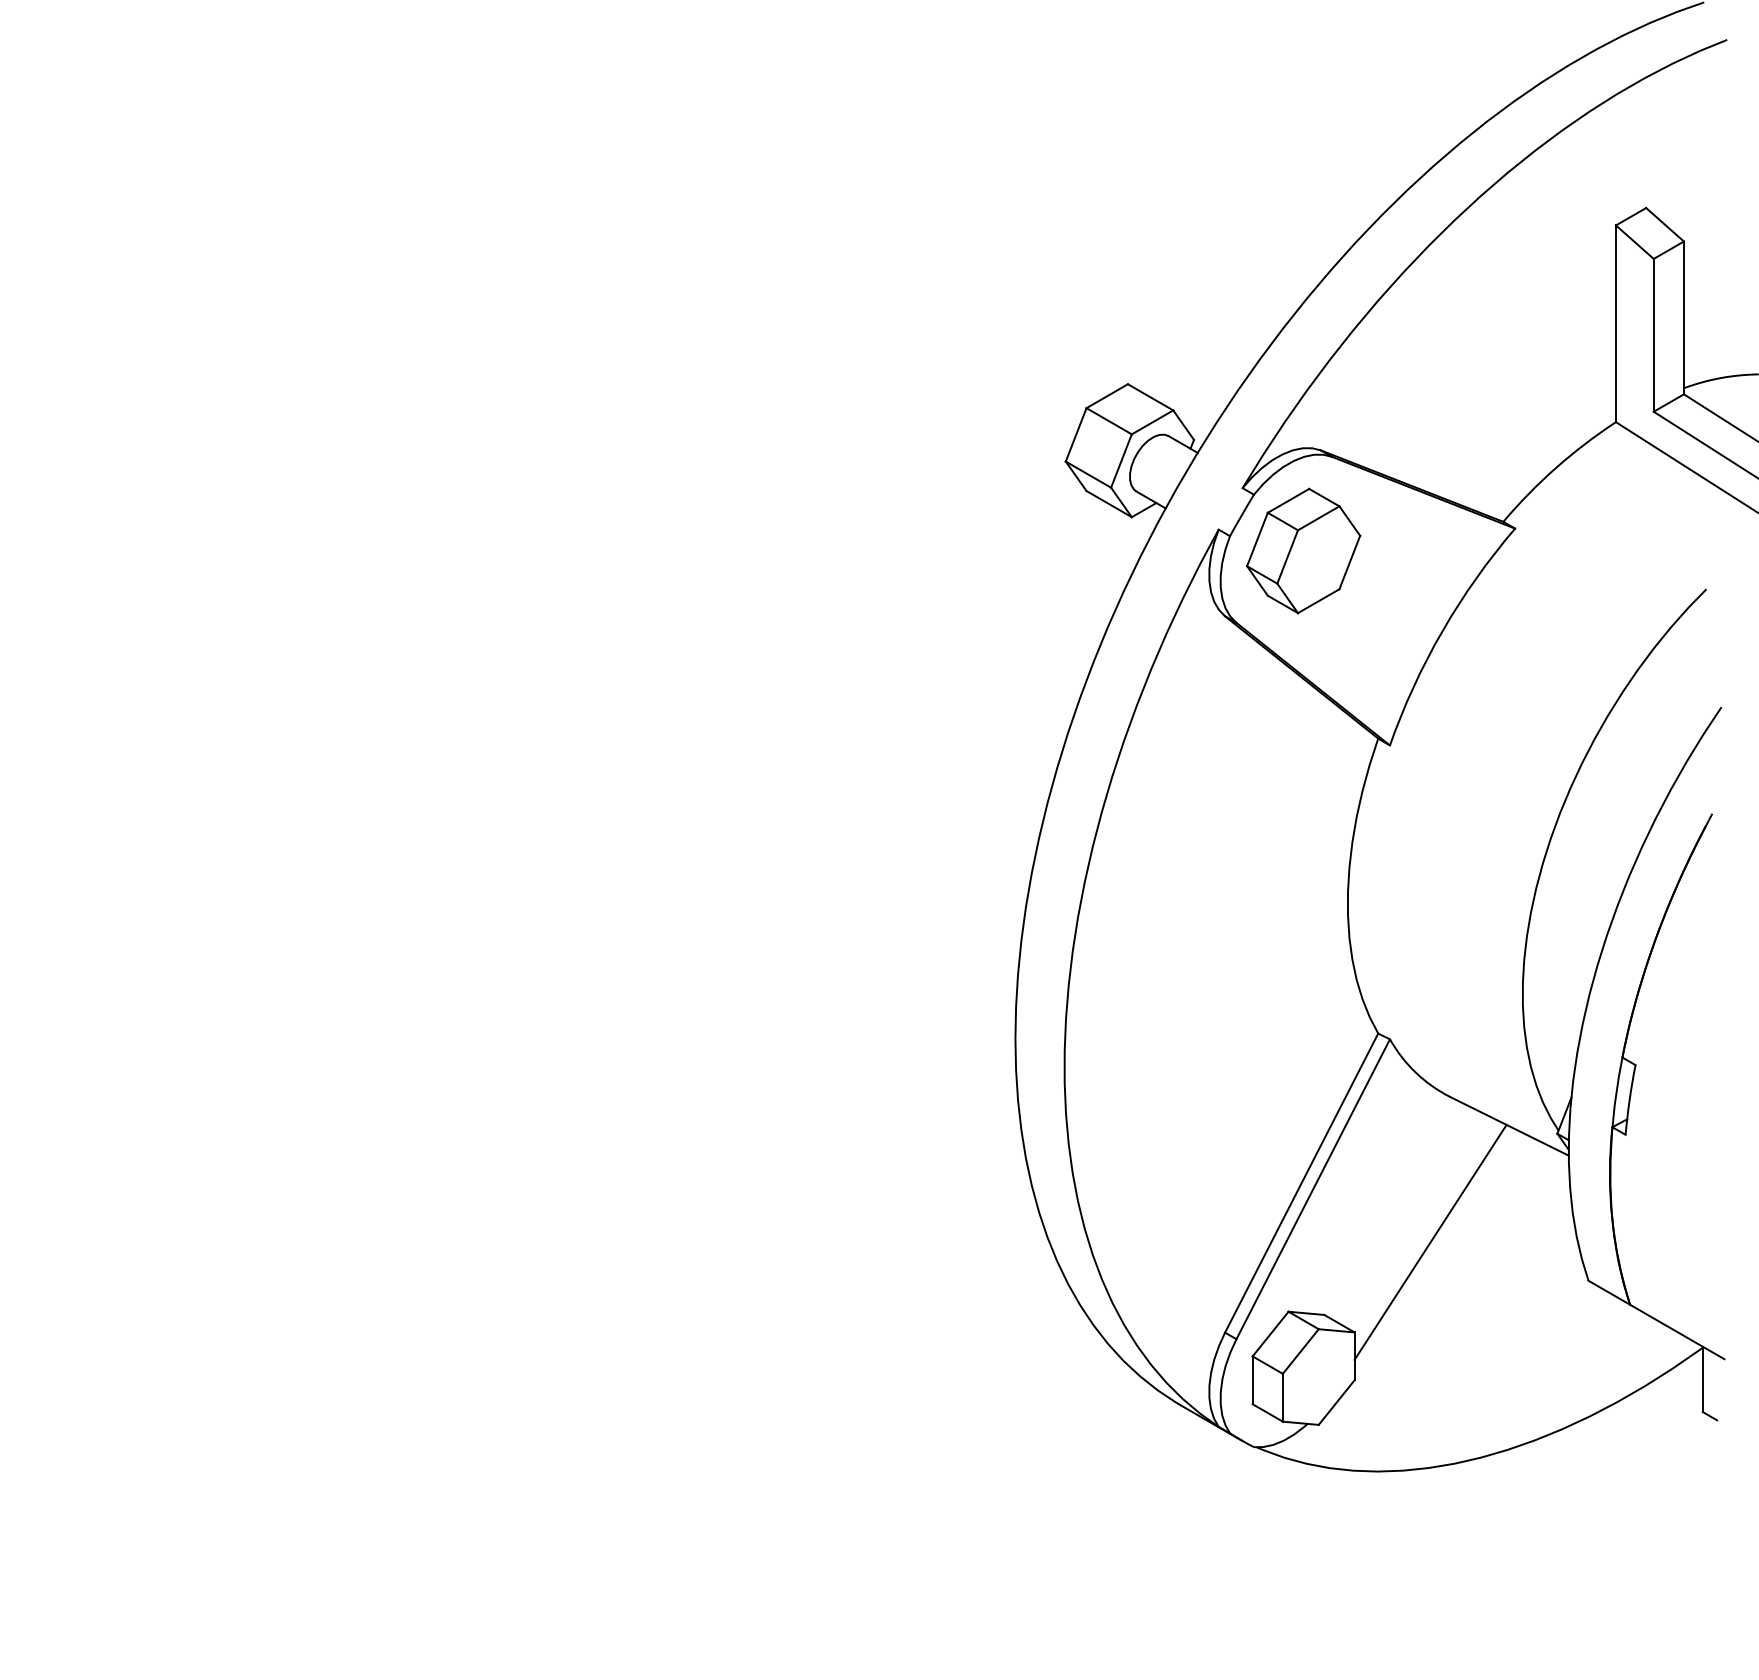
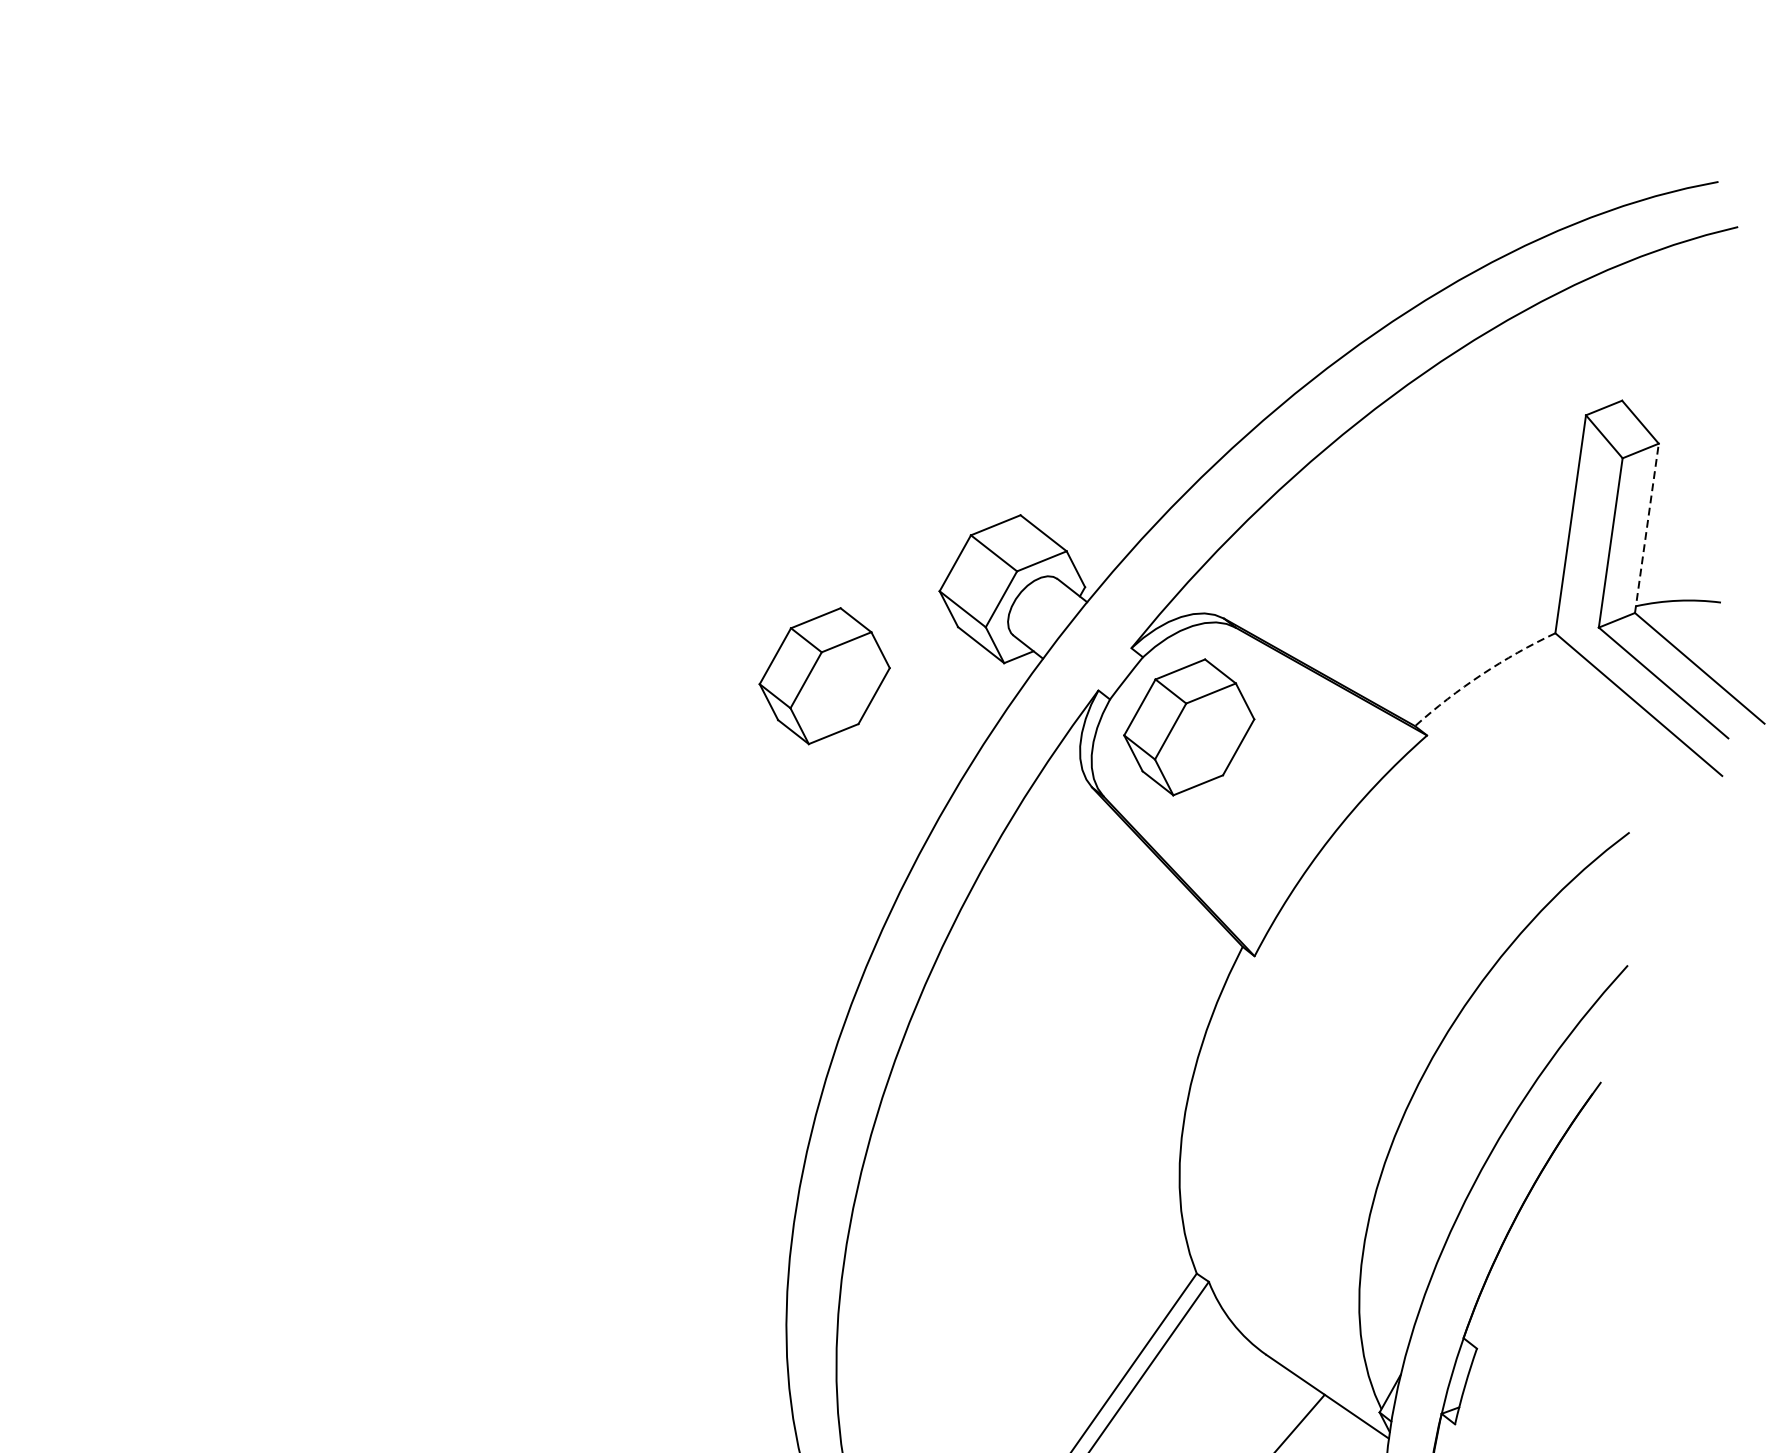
line: (1683, 317) -> (1646, 527), solid -> dashed
arc: (1556, 467) -> (1482, 674), solid -> dashed
part: (974, 550) -> (824, 675), added

